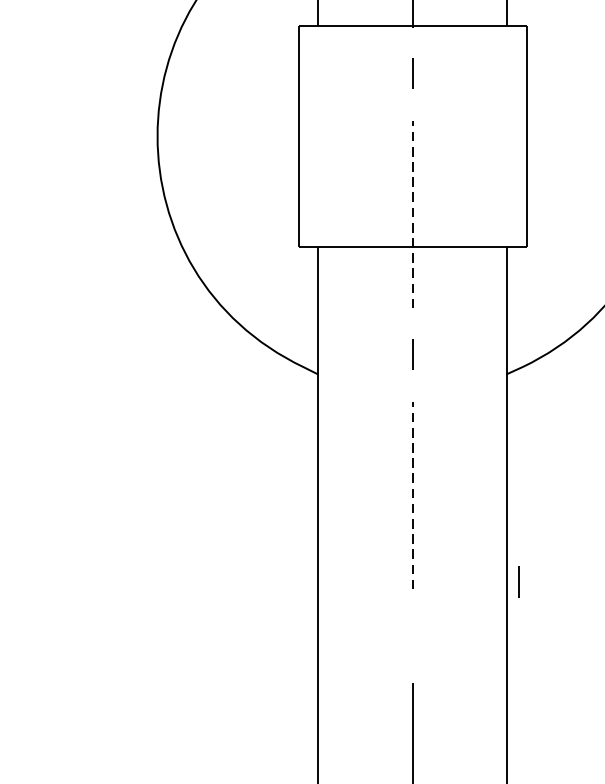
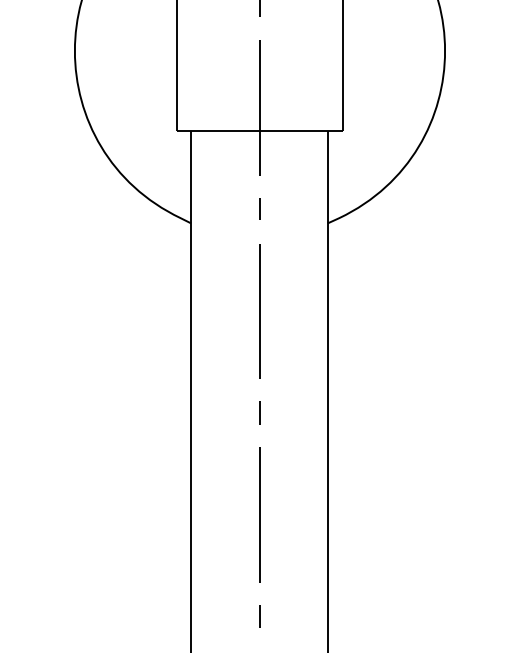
line: (413, 214) -> (260, 107), dashed -> solid
line: (413, 495) -> (260, 311), dashed -> solid
line: (518, 581) -> (259, 412), moved

